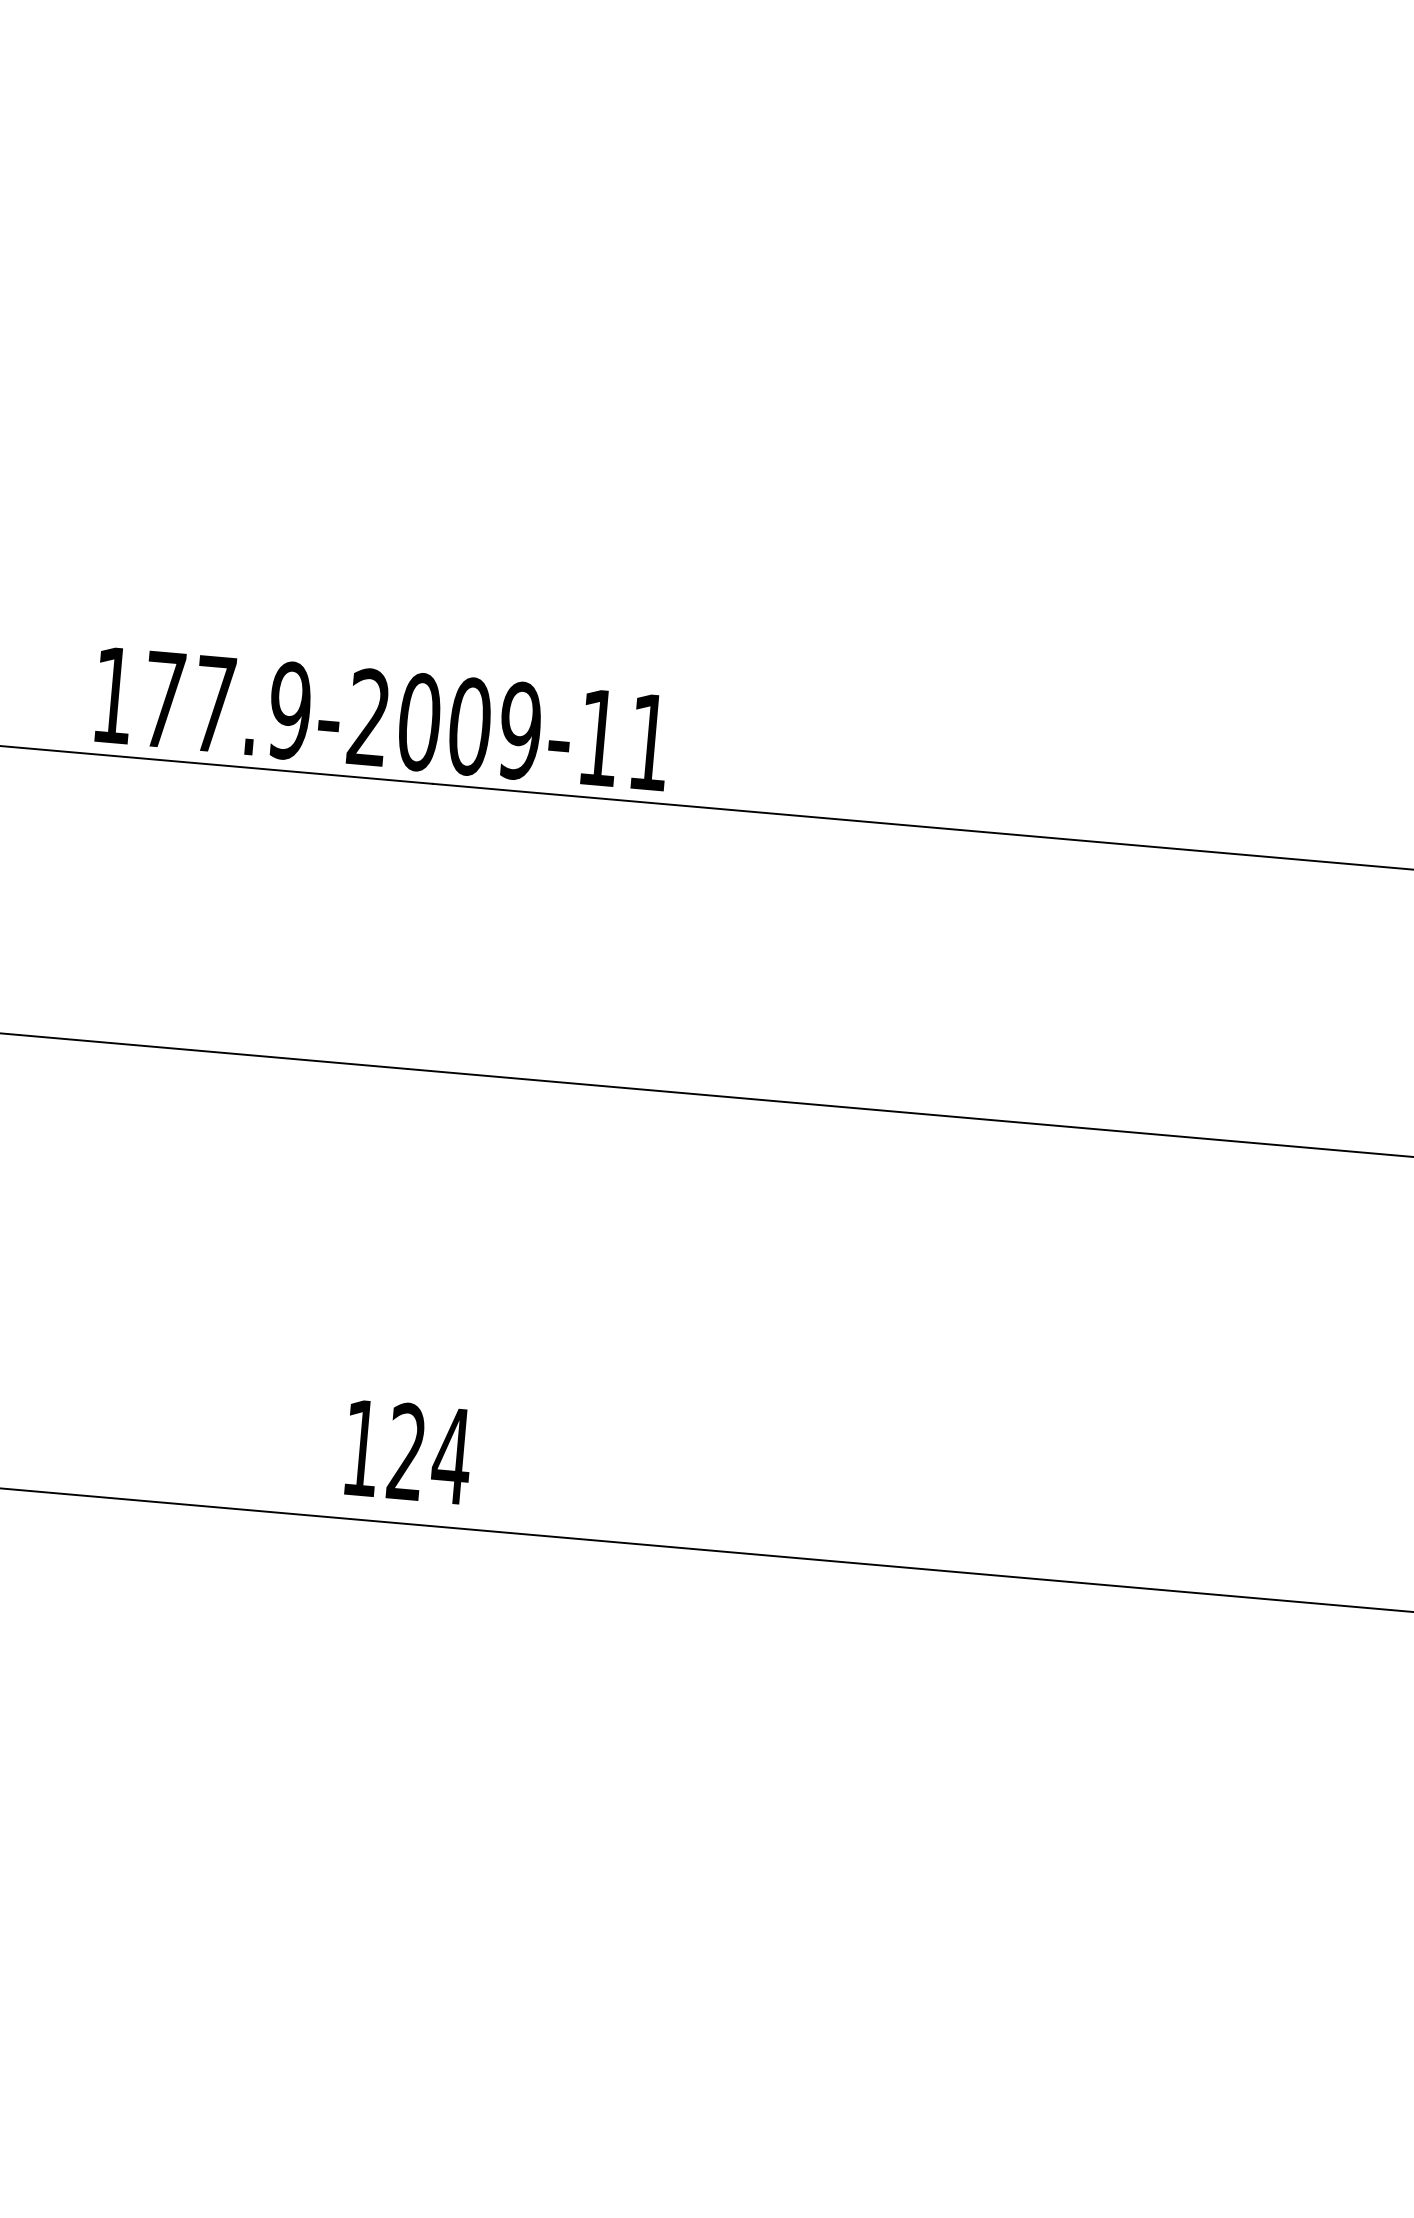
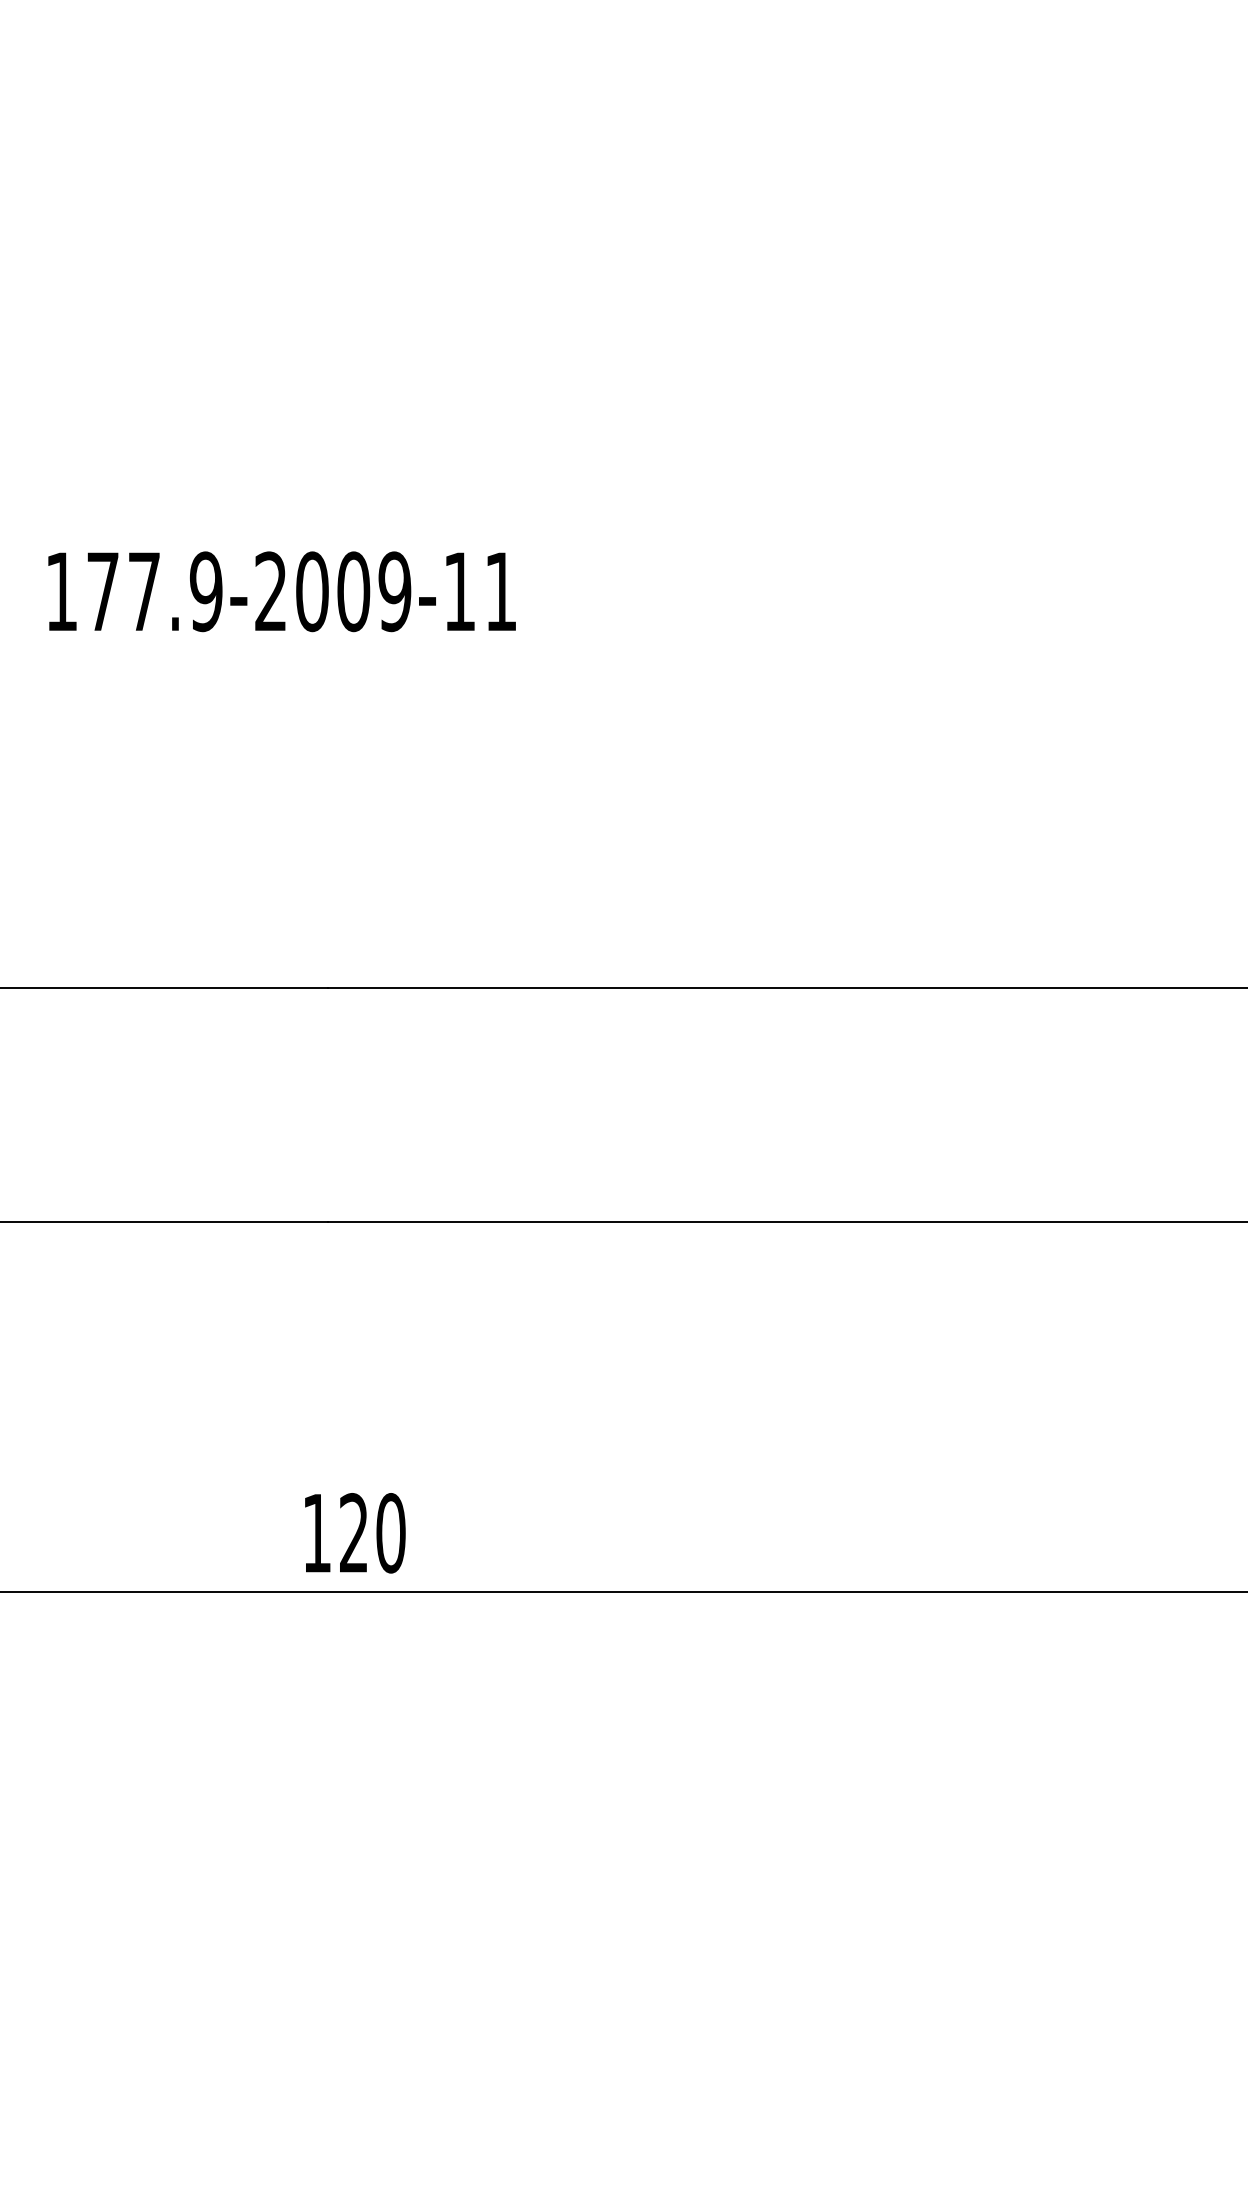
text: (381, 718) -> (281, 591), moved
text: (451, 1456) -> (390, 1533), 124 -> 120

